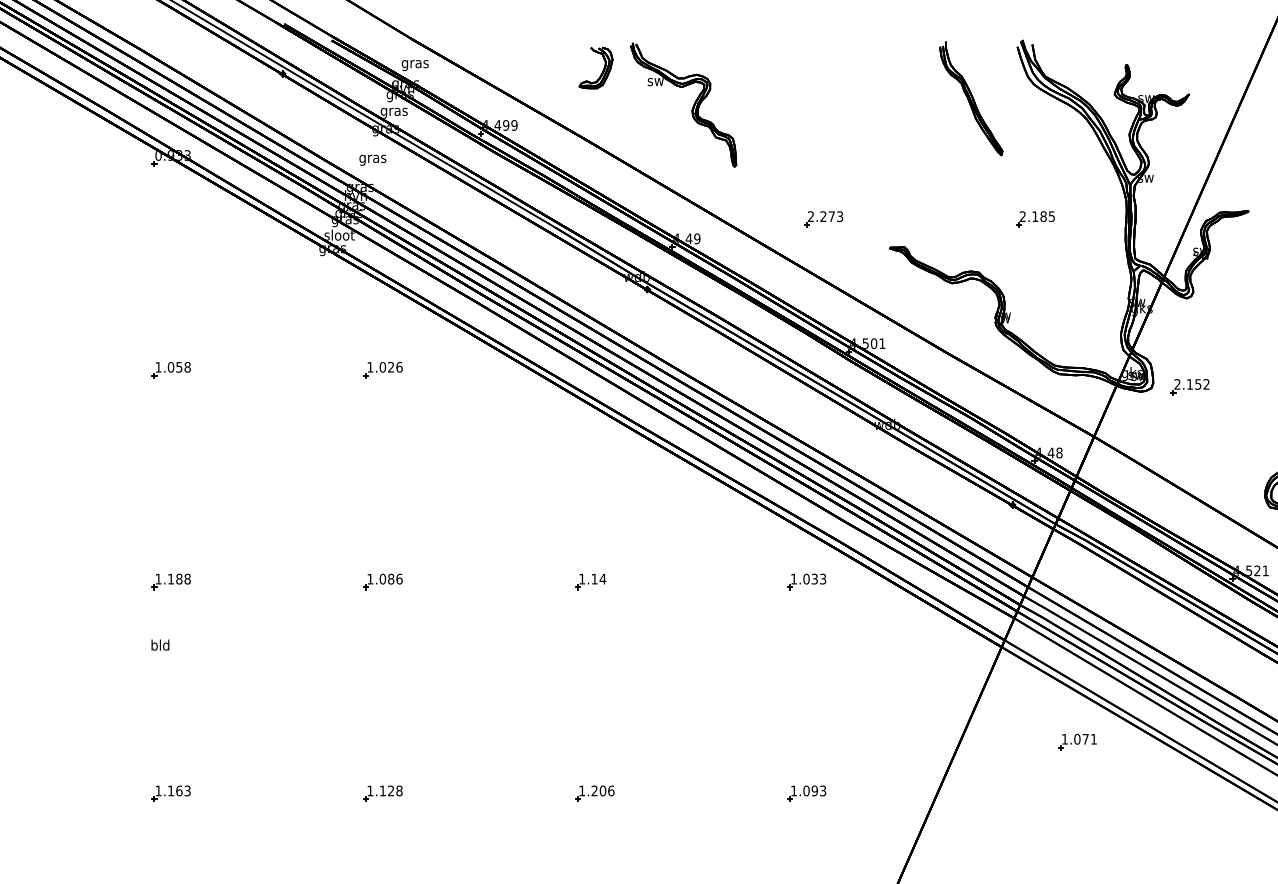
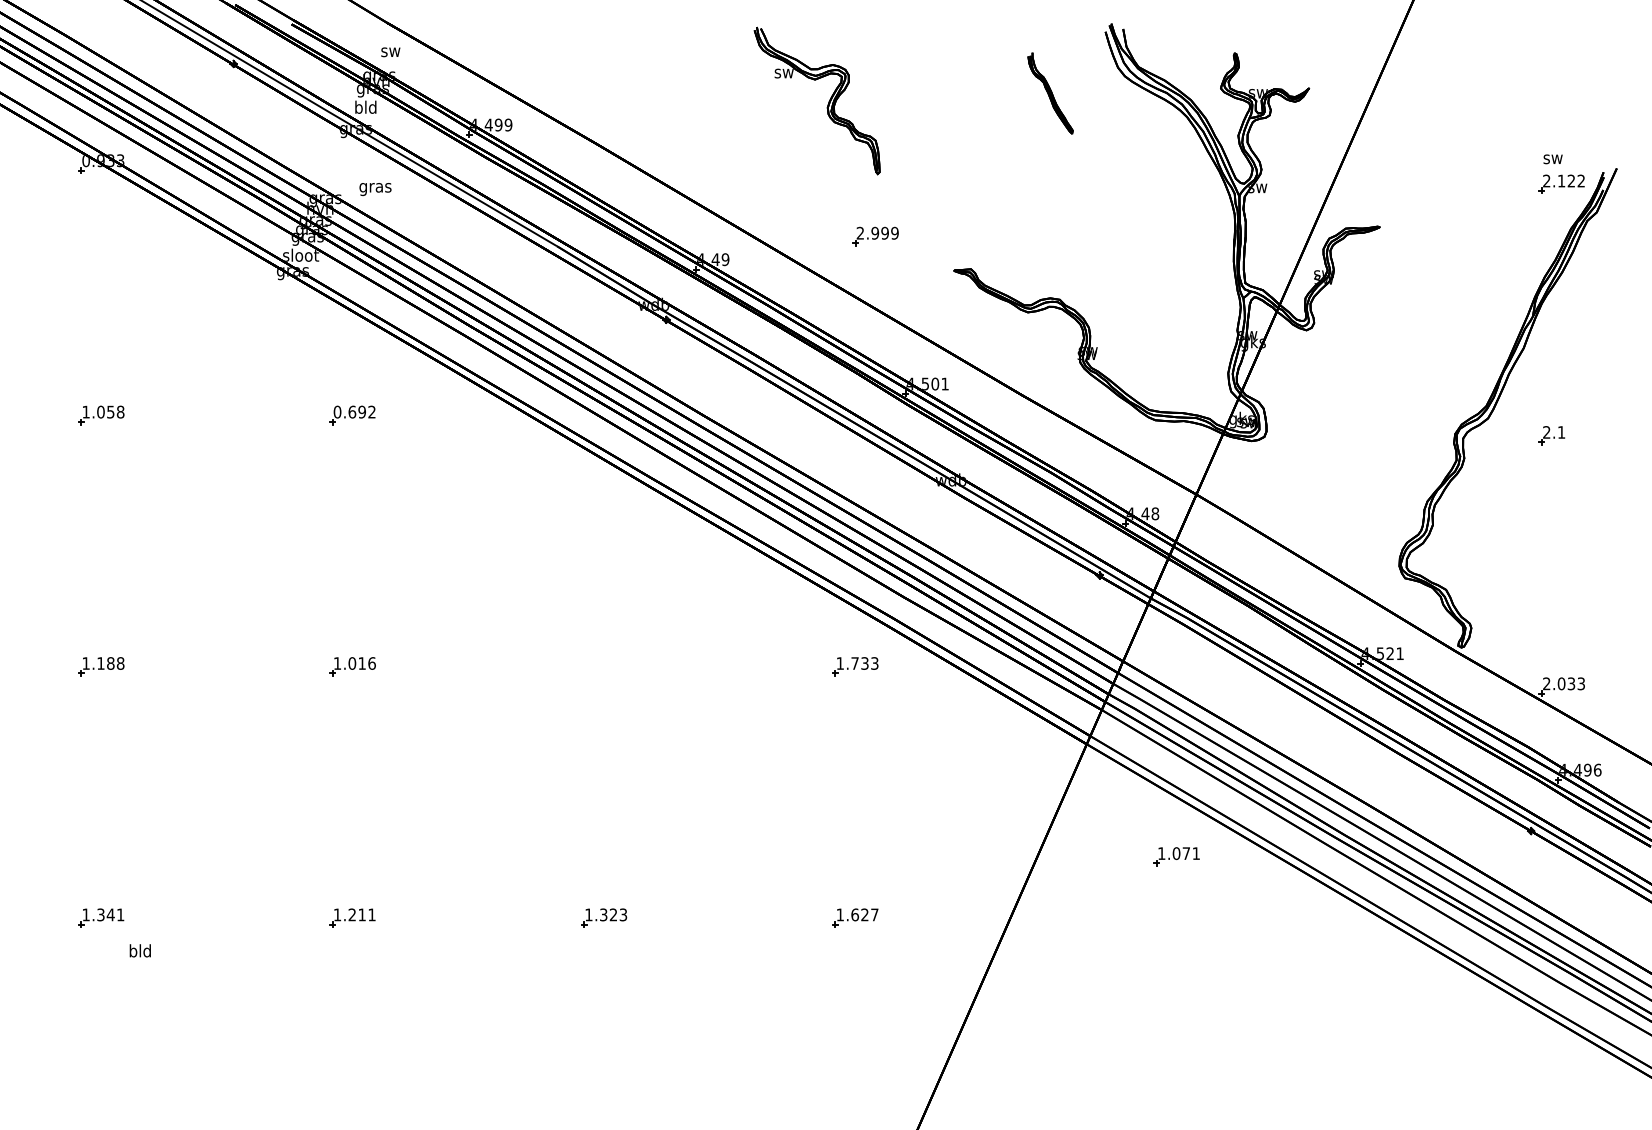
text: (415, 65) -> (390, 53), gras -> sw
part: (602, 71) -> (612, 61), removed
part: (971, 98) -> (1050, 93), size x0.6
part: (692, 108) -> (827, 104), moved
text: (393, 111) -> (365, 108), gras -> bld
text: (372, 160) -> (375, 189), moved
text: (831, 215) -> (884, 232), 2.273 -> 2.999
part: (1035, 219) -> (1126, 236), removed
text: (384, 366) -> (354, 411), 1.026 -> 0.692
part: (1190, 387) -> (1310, 435), removed
text: (391, 579) -> (362, 663), 1.086 -> 1.016
text: (805, 579) -> (854, 663), 1.033 -> 1.733
part: (591, 581) -> (599, 666), removed
text: (159, 644) -> (139, 950), moved
text: (179, 790) -> (110, 914), 1.163 -> 1.341
text: (390, 790) -> (361, 914), 1.128 -> 1.211
text: (602, 790) -> (613, 914), 1.206 -> 1.323
text: (814, 790) -> (864, 914), 1.093 -> 1.627

